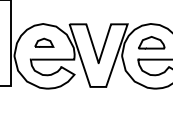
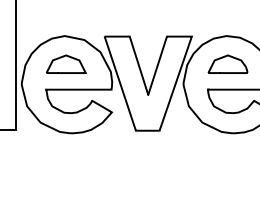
part: (44, 42) -> (66, 63), size x1.43

